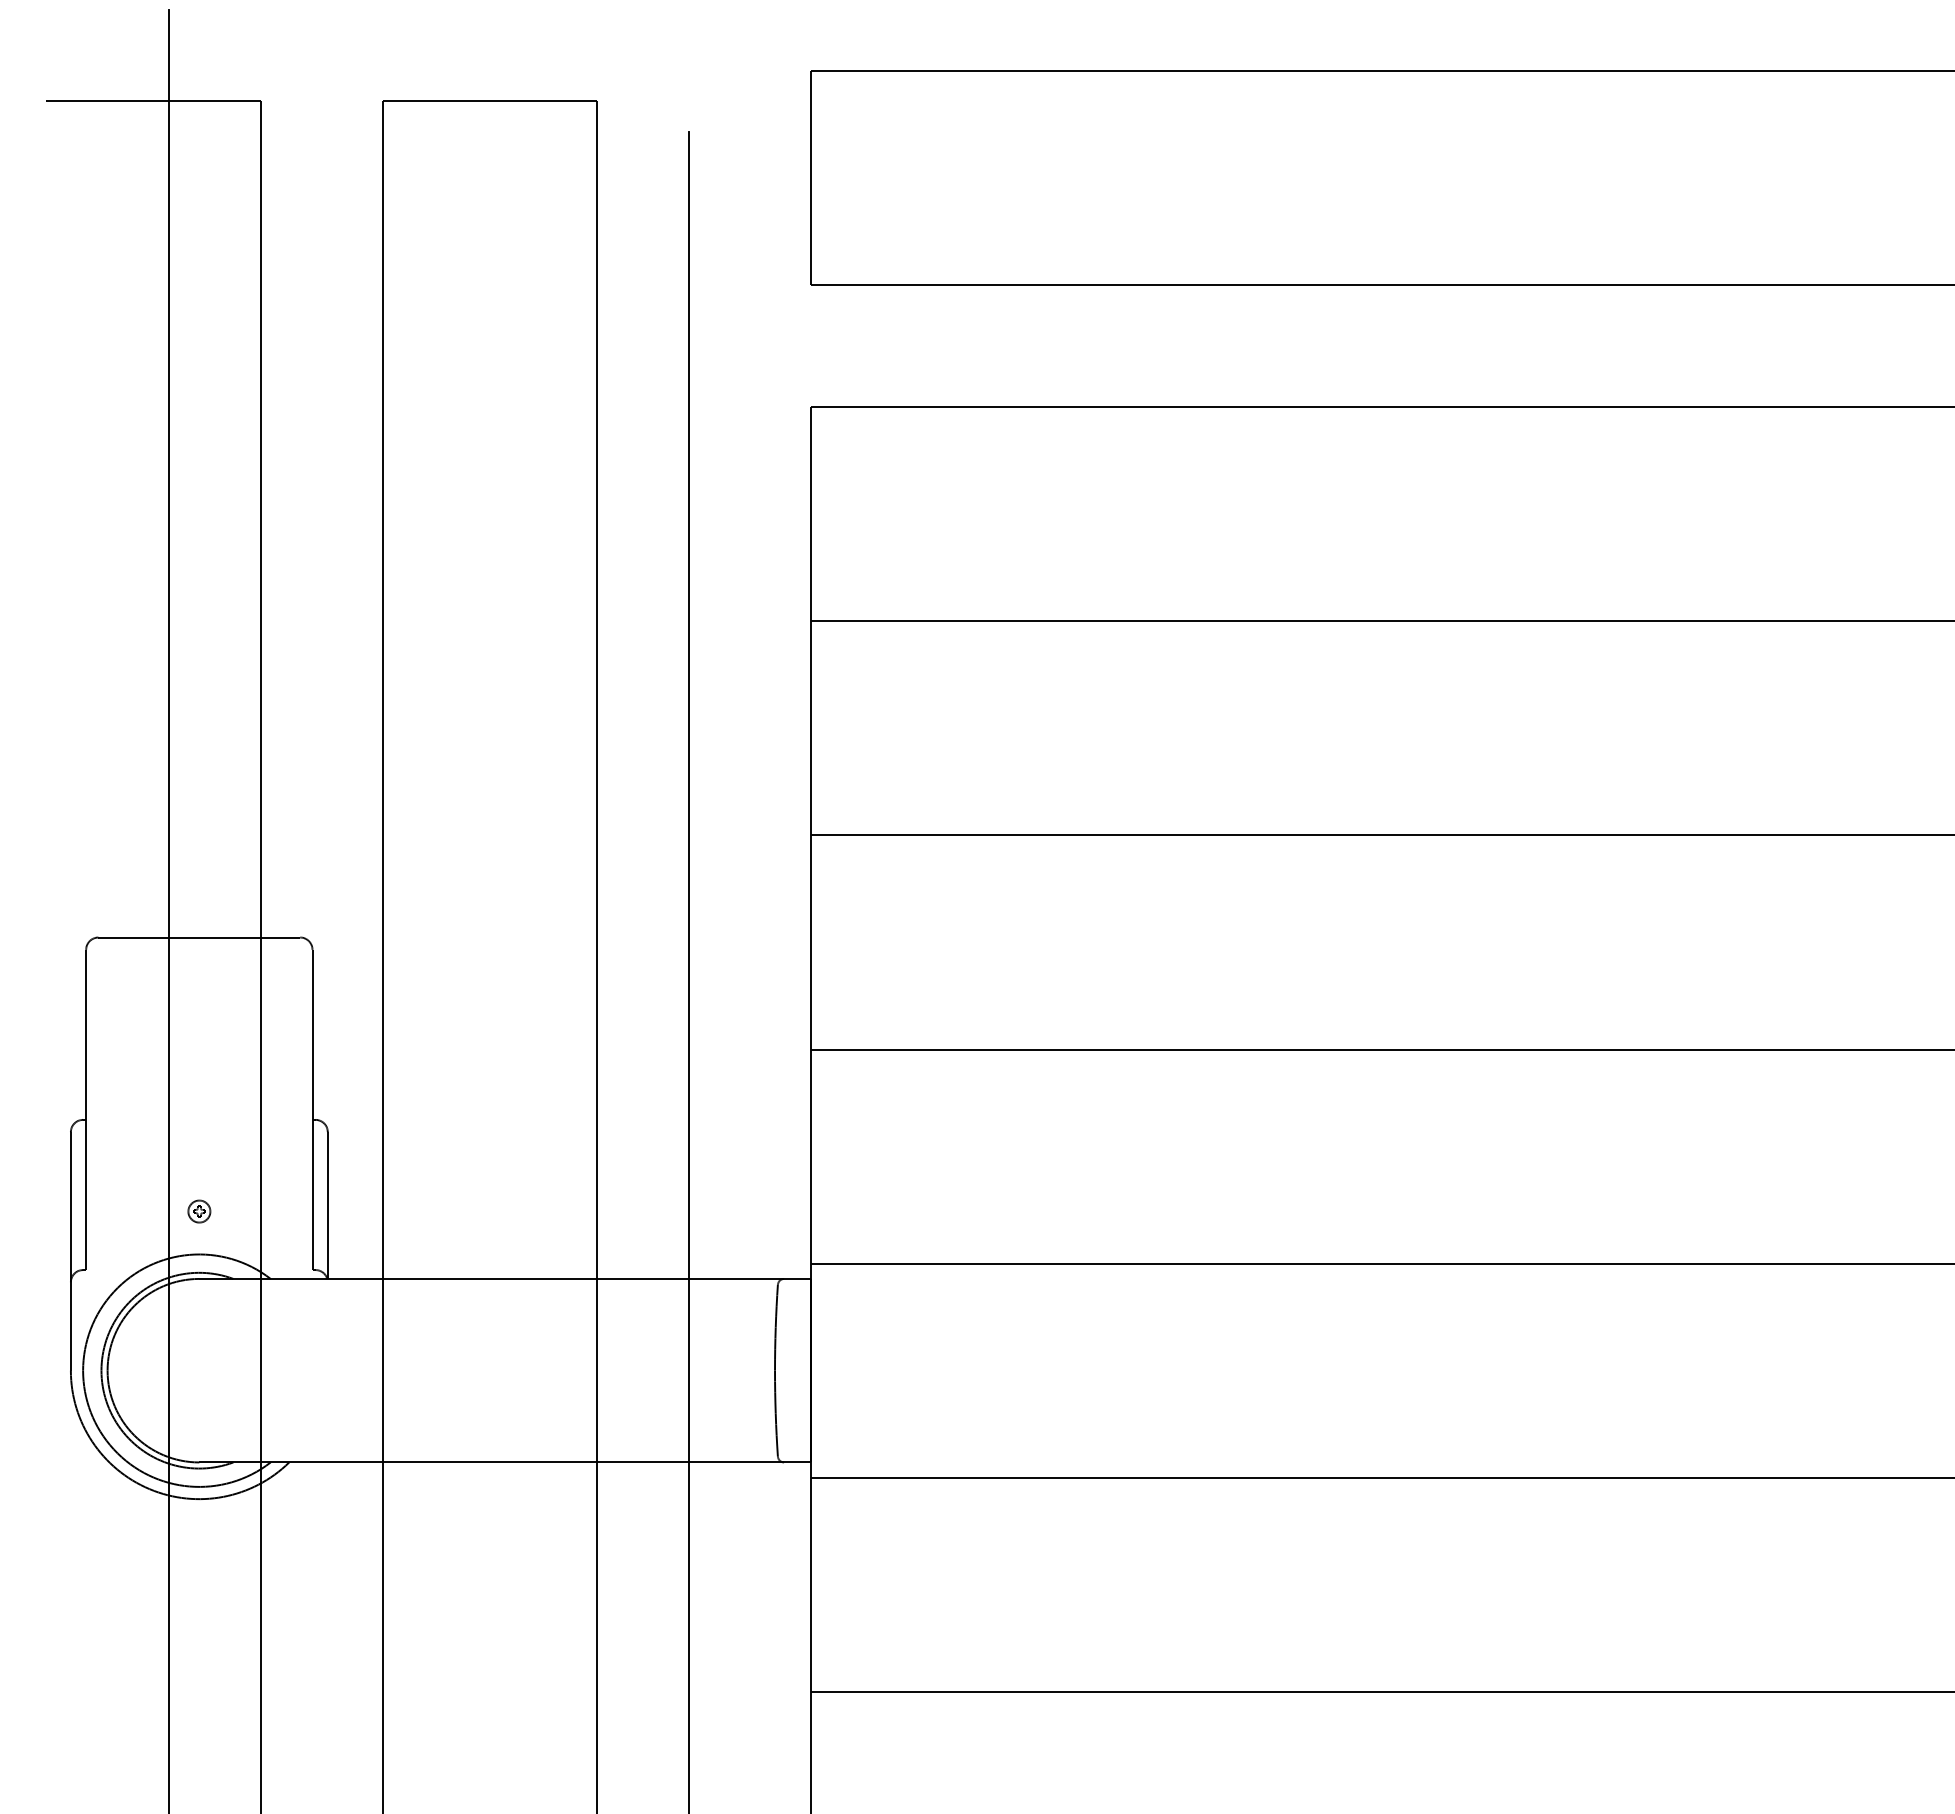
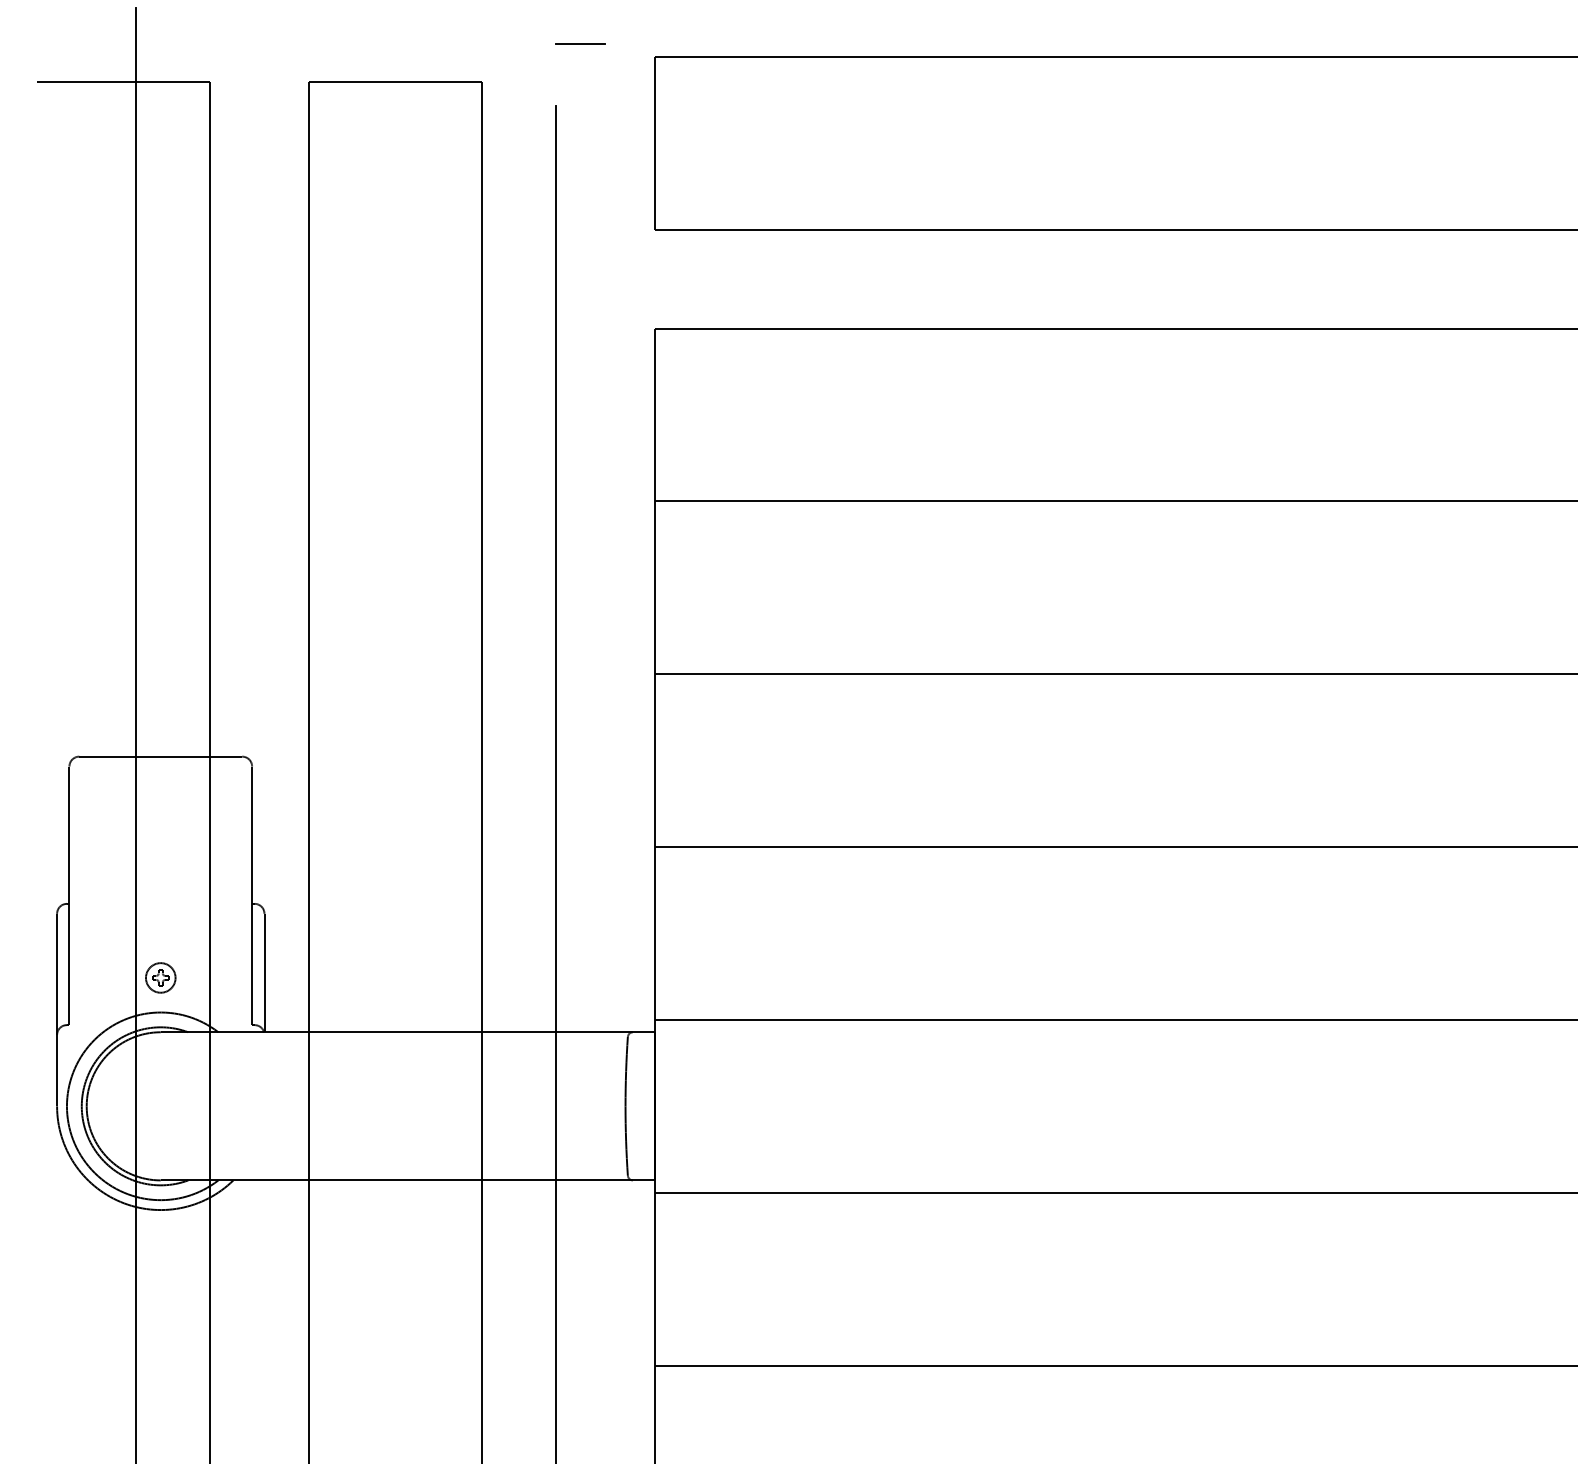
line: (718, 54) -> (579, 43), added
part: (199, 1211) -> (160, 977), size x1.67

